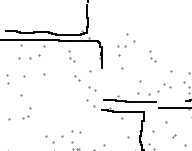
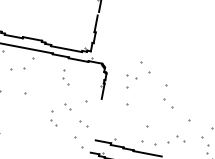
part: (152, 56) -> (168, 97), size x1.6
part: (68, 89) -> (53, 118), added

